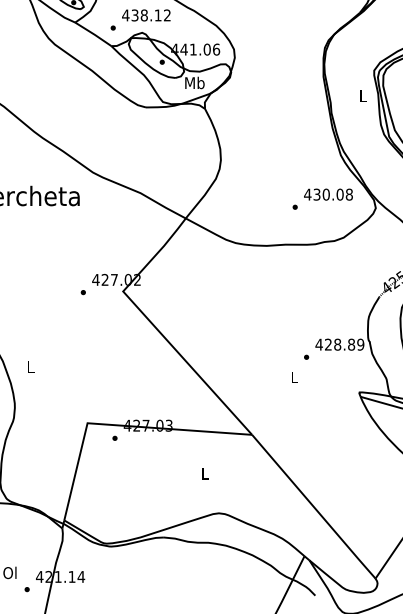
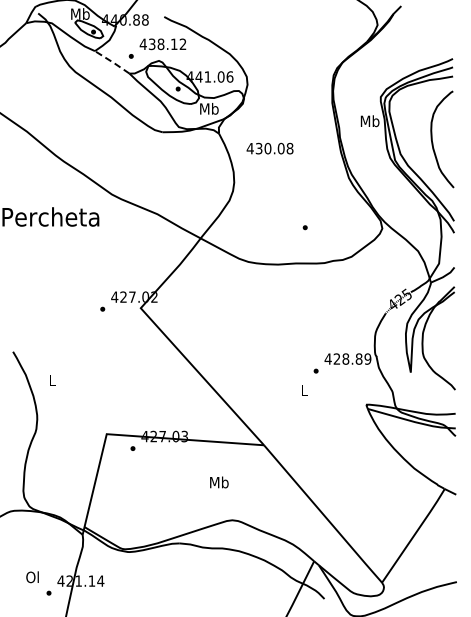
line: (93, 33) -> (112, 61), solid -> dashed
text: (362, 96) -> (369, 121), L -> Mb
text: (327, 194) -> (269, 148), moved
text: (205, 473) -> (219, 482), L -> Mb

